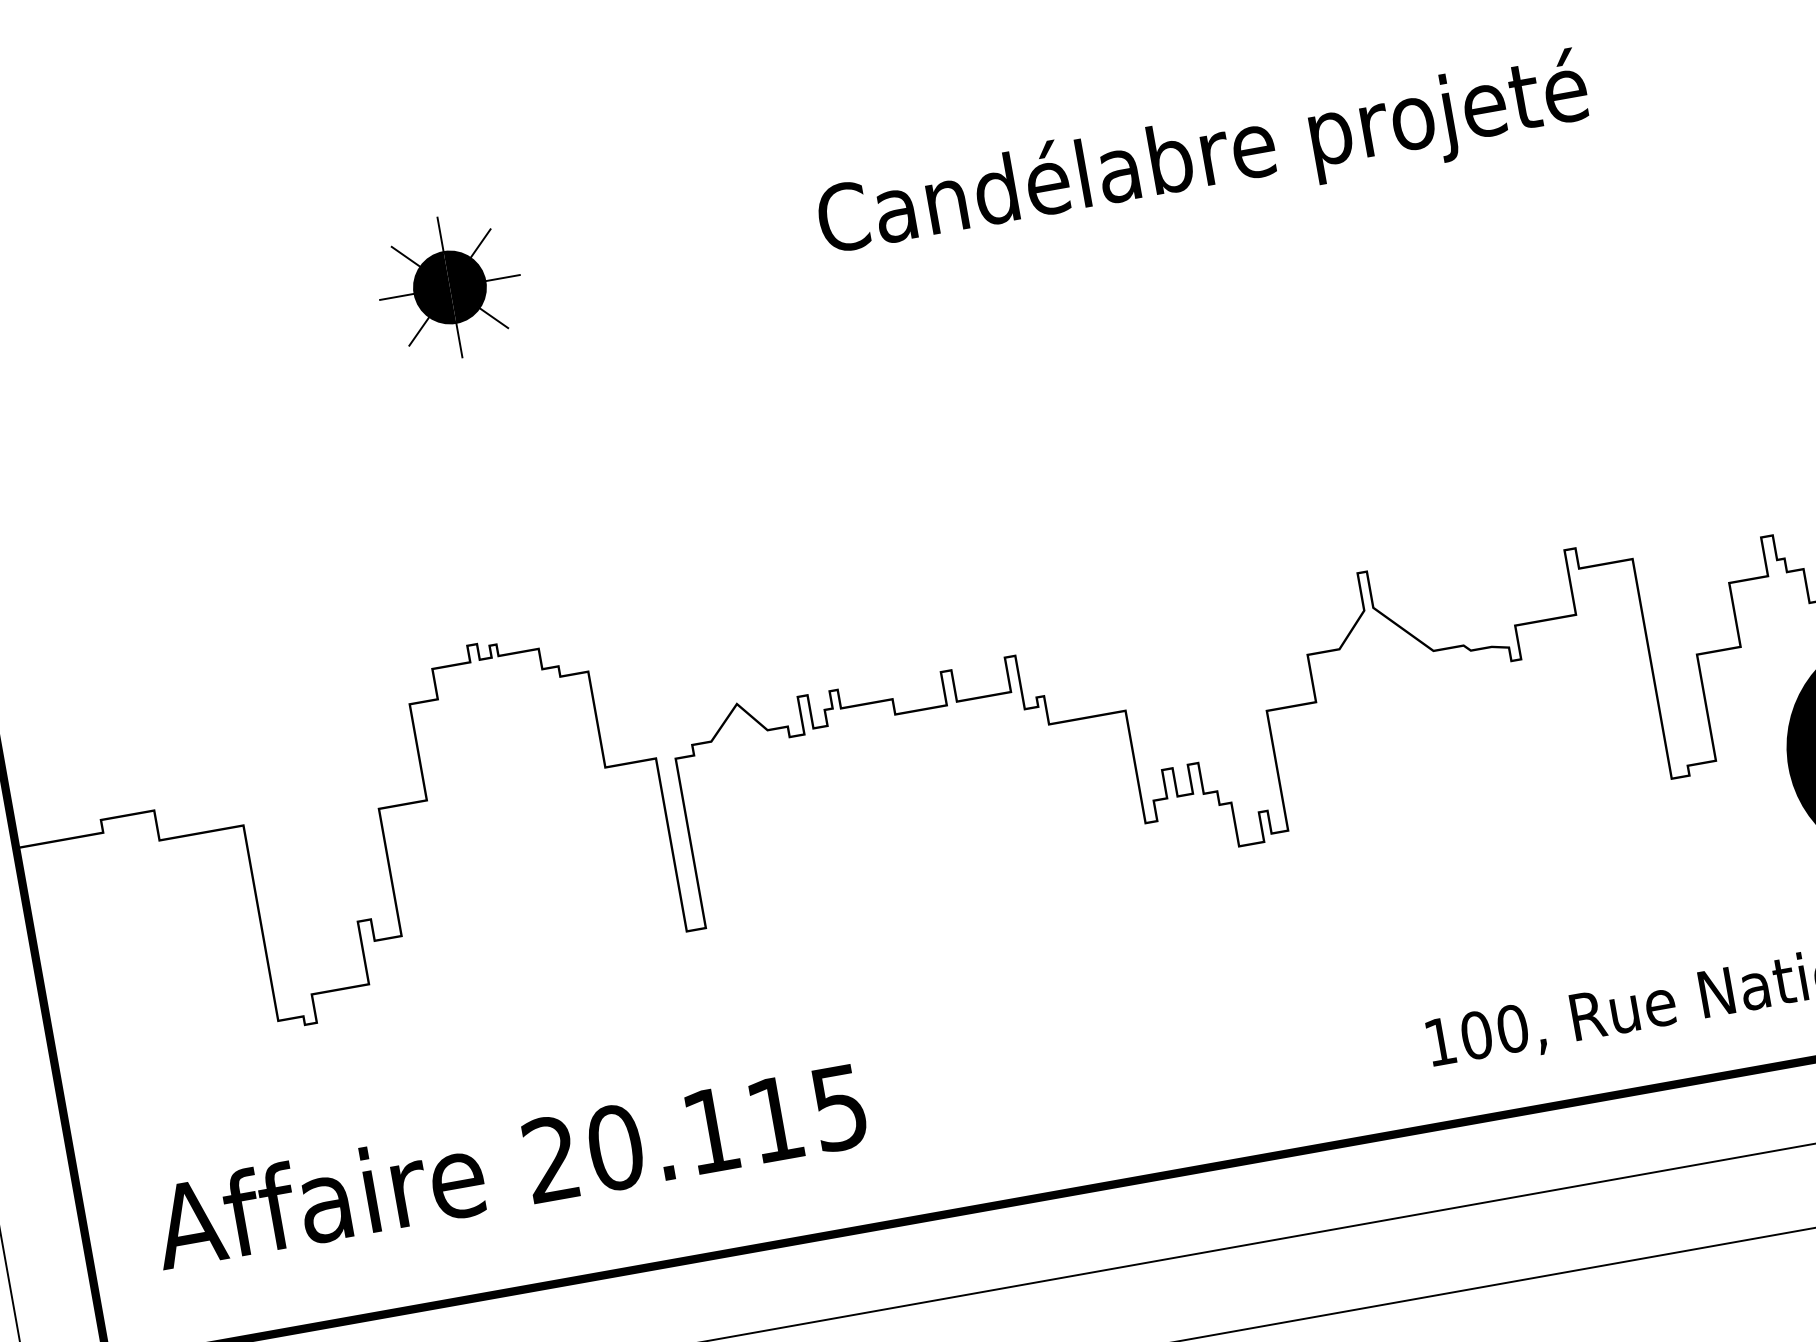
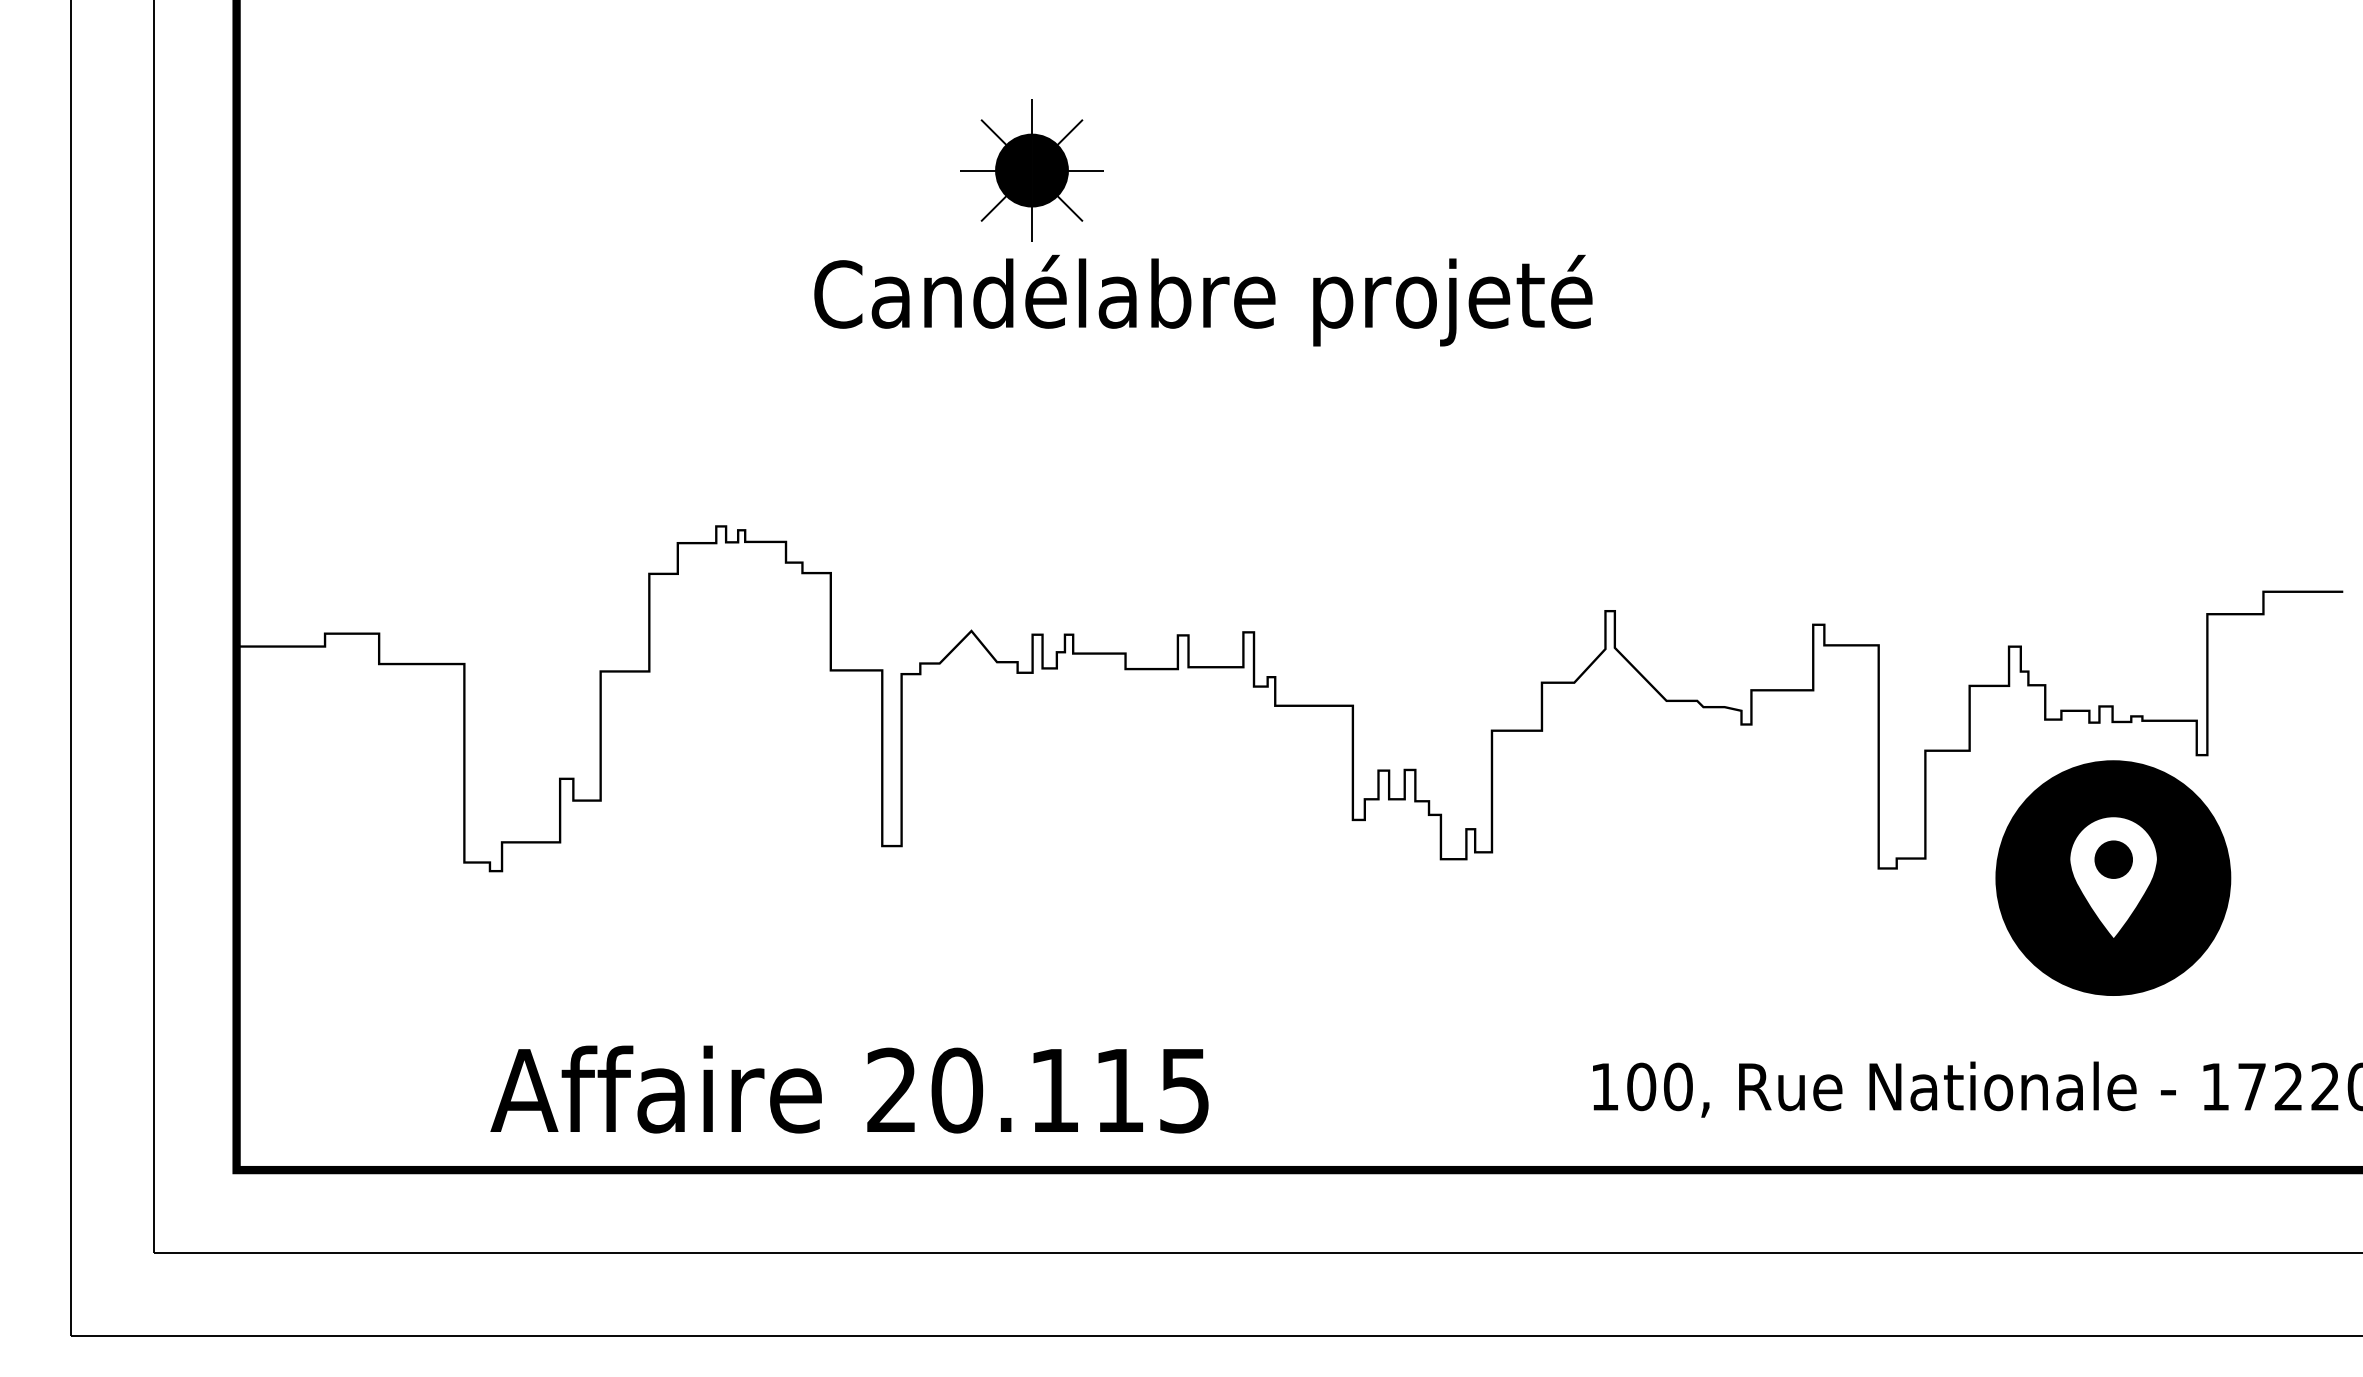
text: (1203, 159) -> (1203, 300), moved
part: (449, 287) -> (1031, 170), moved
text: (509, 1165) -> (849, 1089), moved

